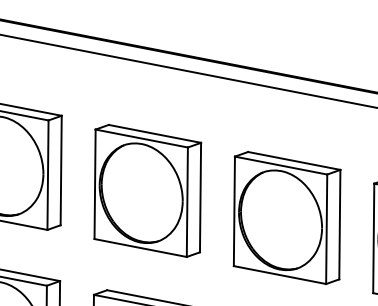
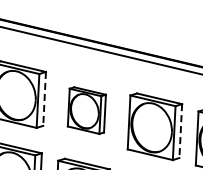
line: (60, 169) -> (44, 98), solid -> dashed
part: (147, 190) -> (86, 110), size x0.7
line: (339, 225) -> (180, 131), solid -> dashed

